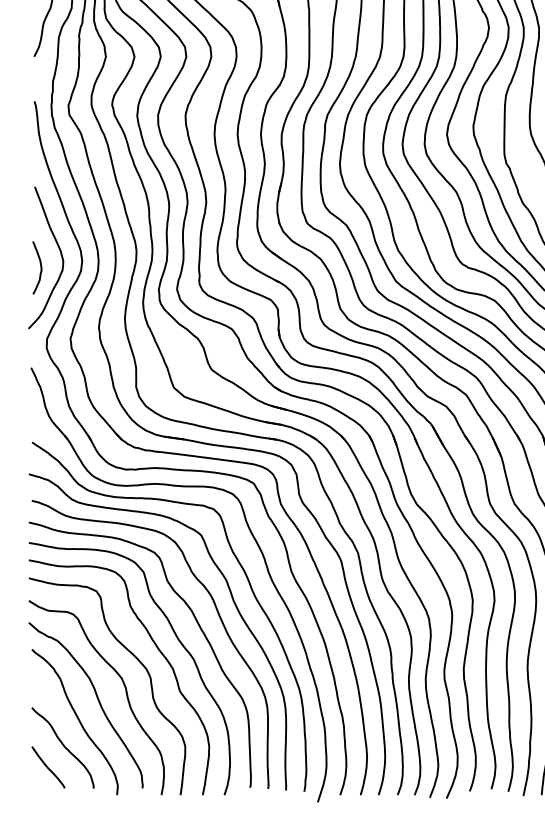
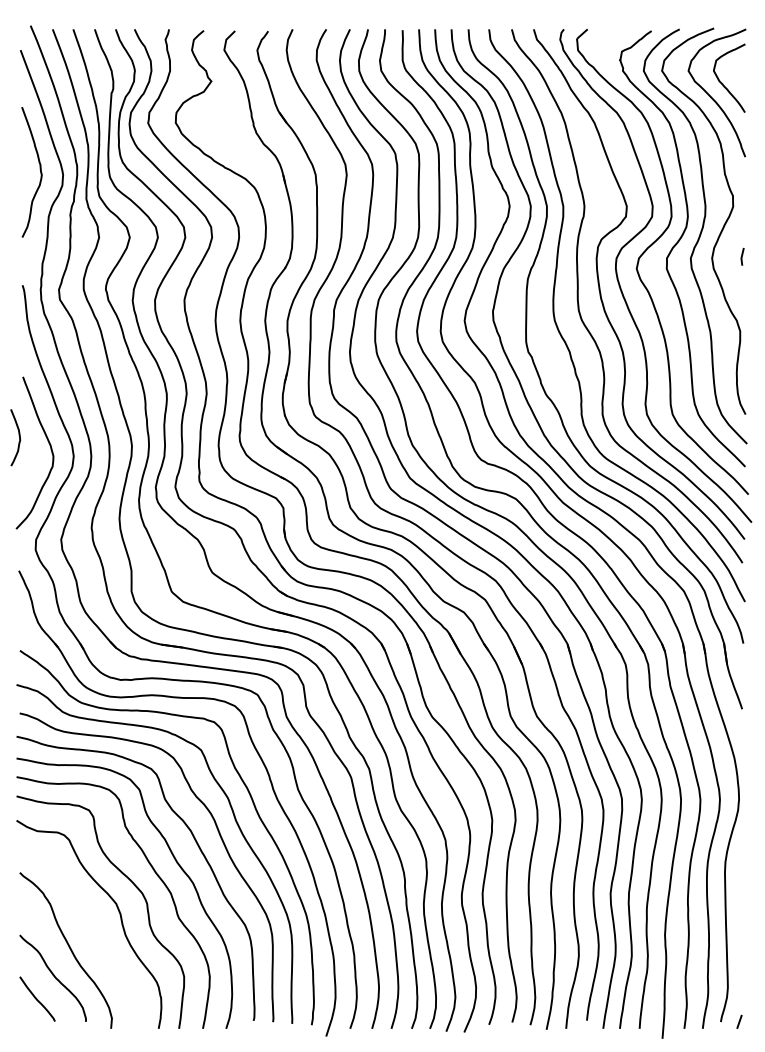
curve: (40, 265) -> (18, 435), moved
curve: (96, 698) -> (89, 925), removed

